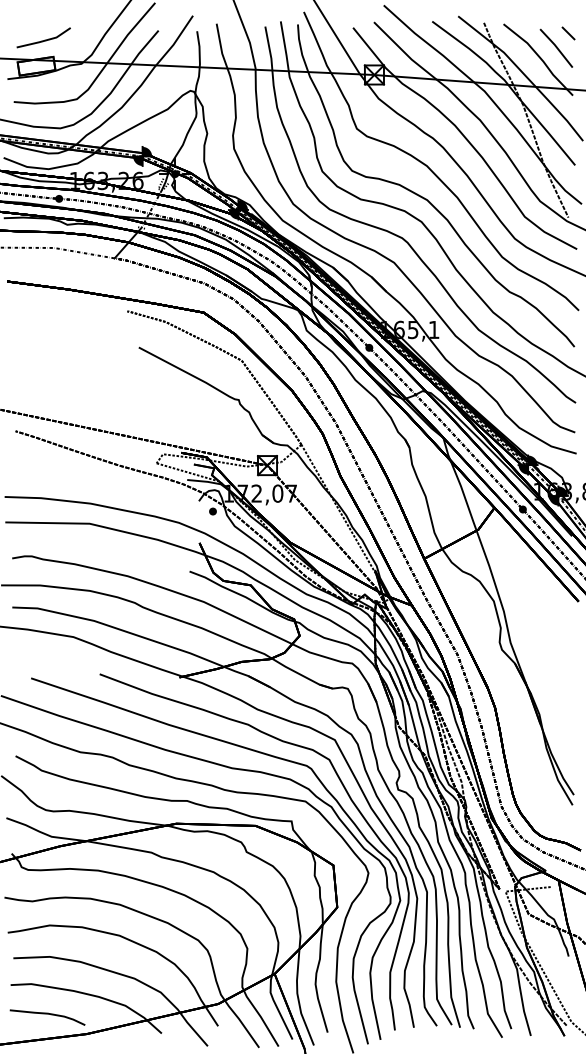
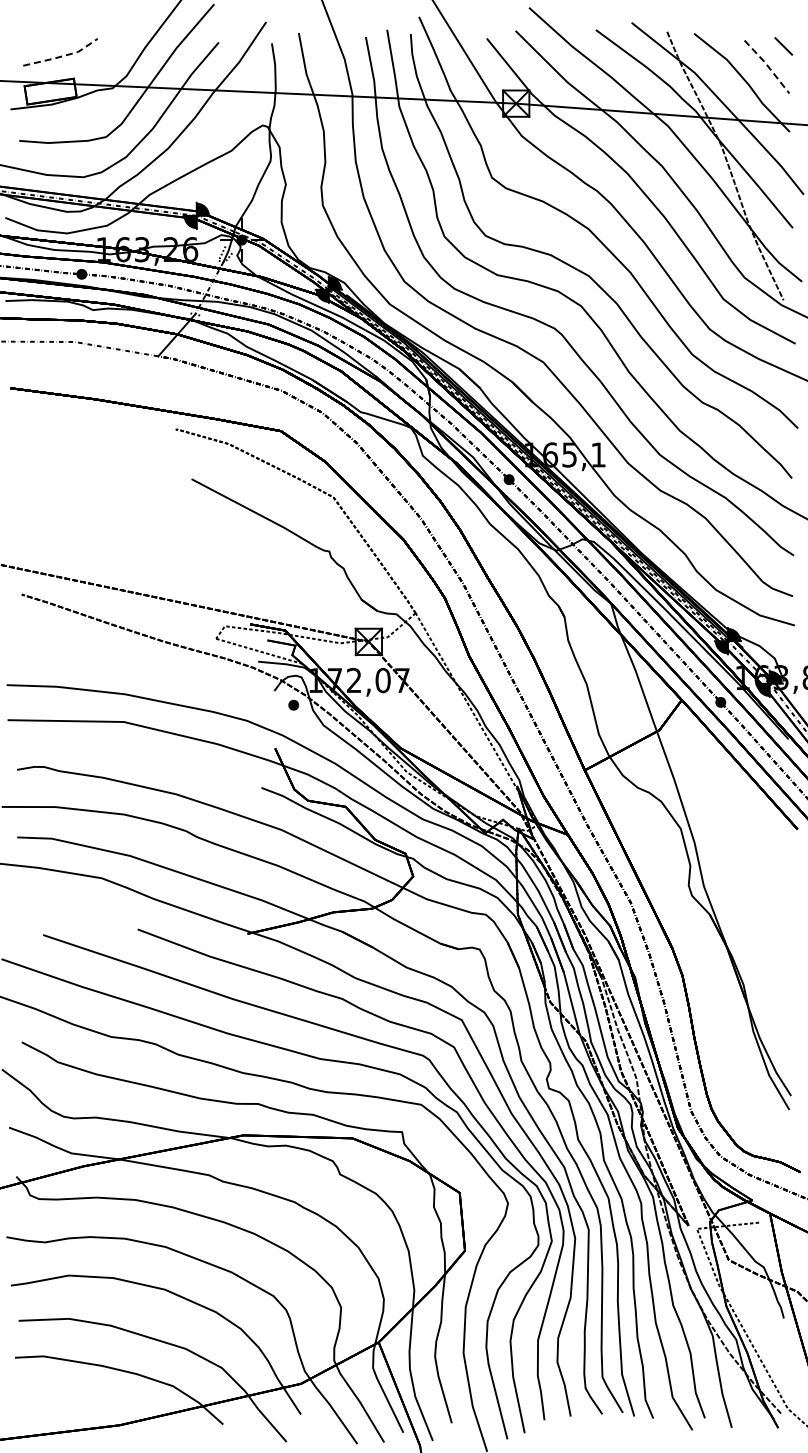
line: (45, 40) -> (62, 56), solid -> dashed
line: (556, 47) -> (767, 65), solid -> dashed
curve: (48, 1014) -> (66, 1398), removed

